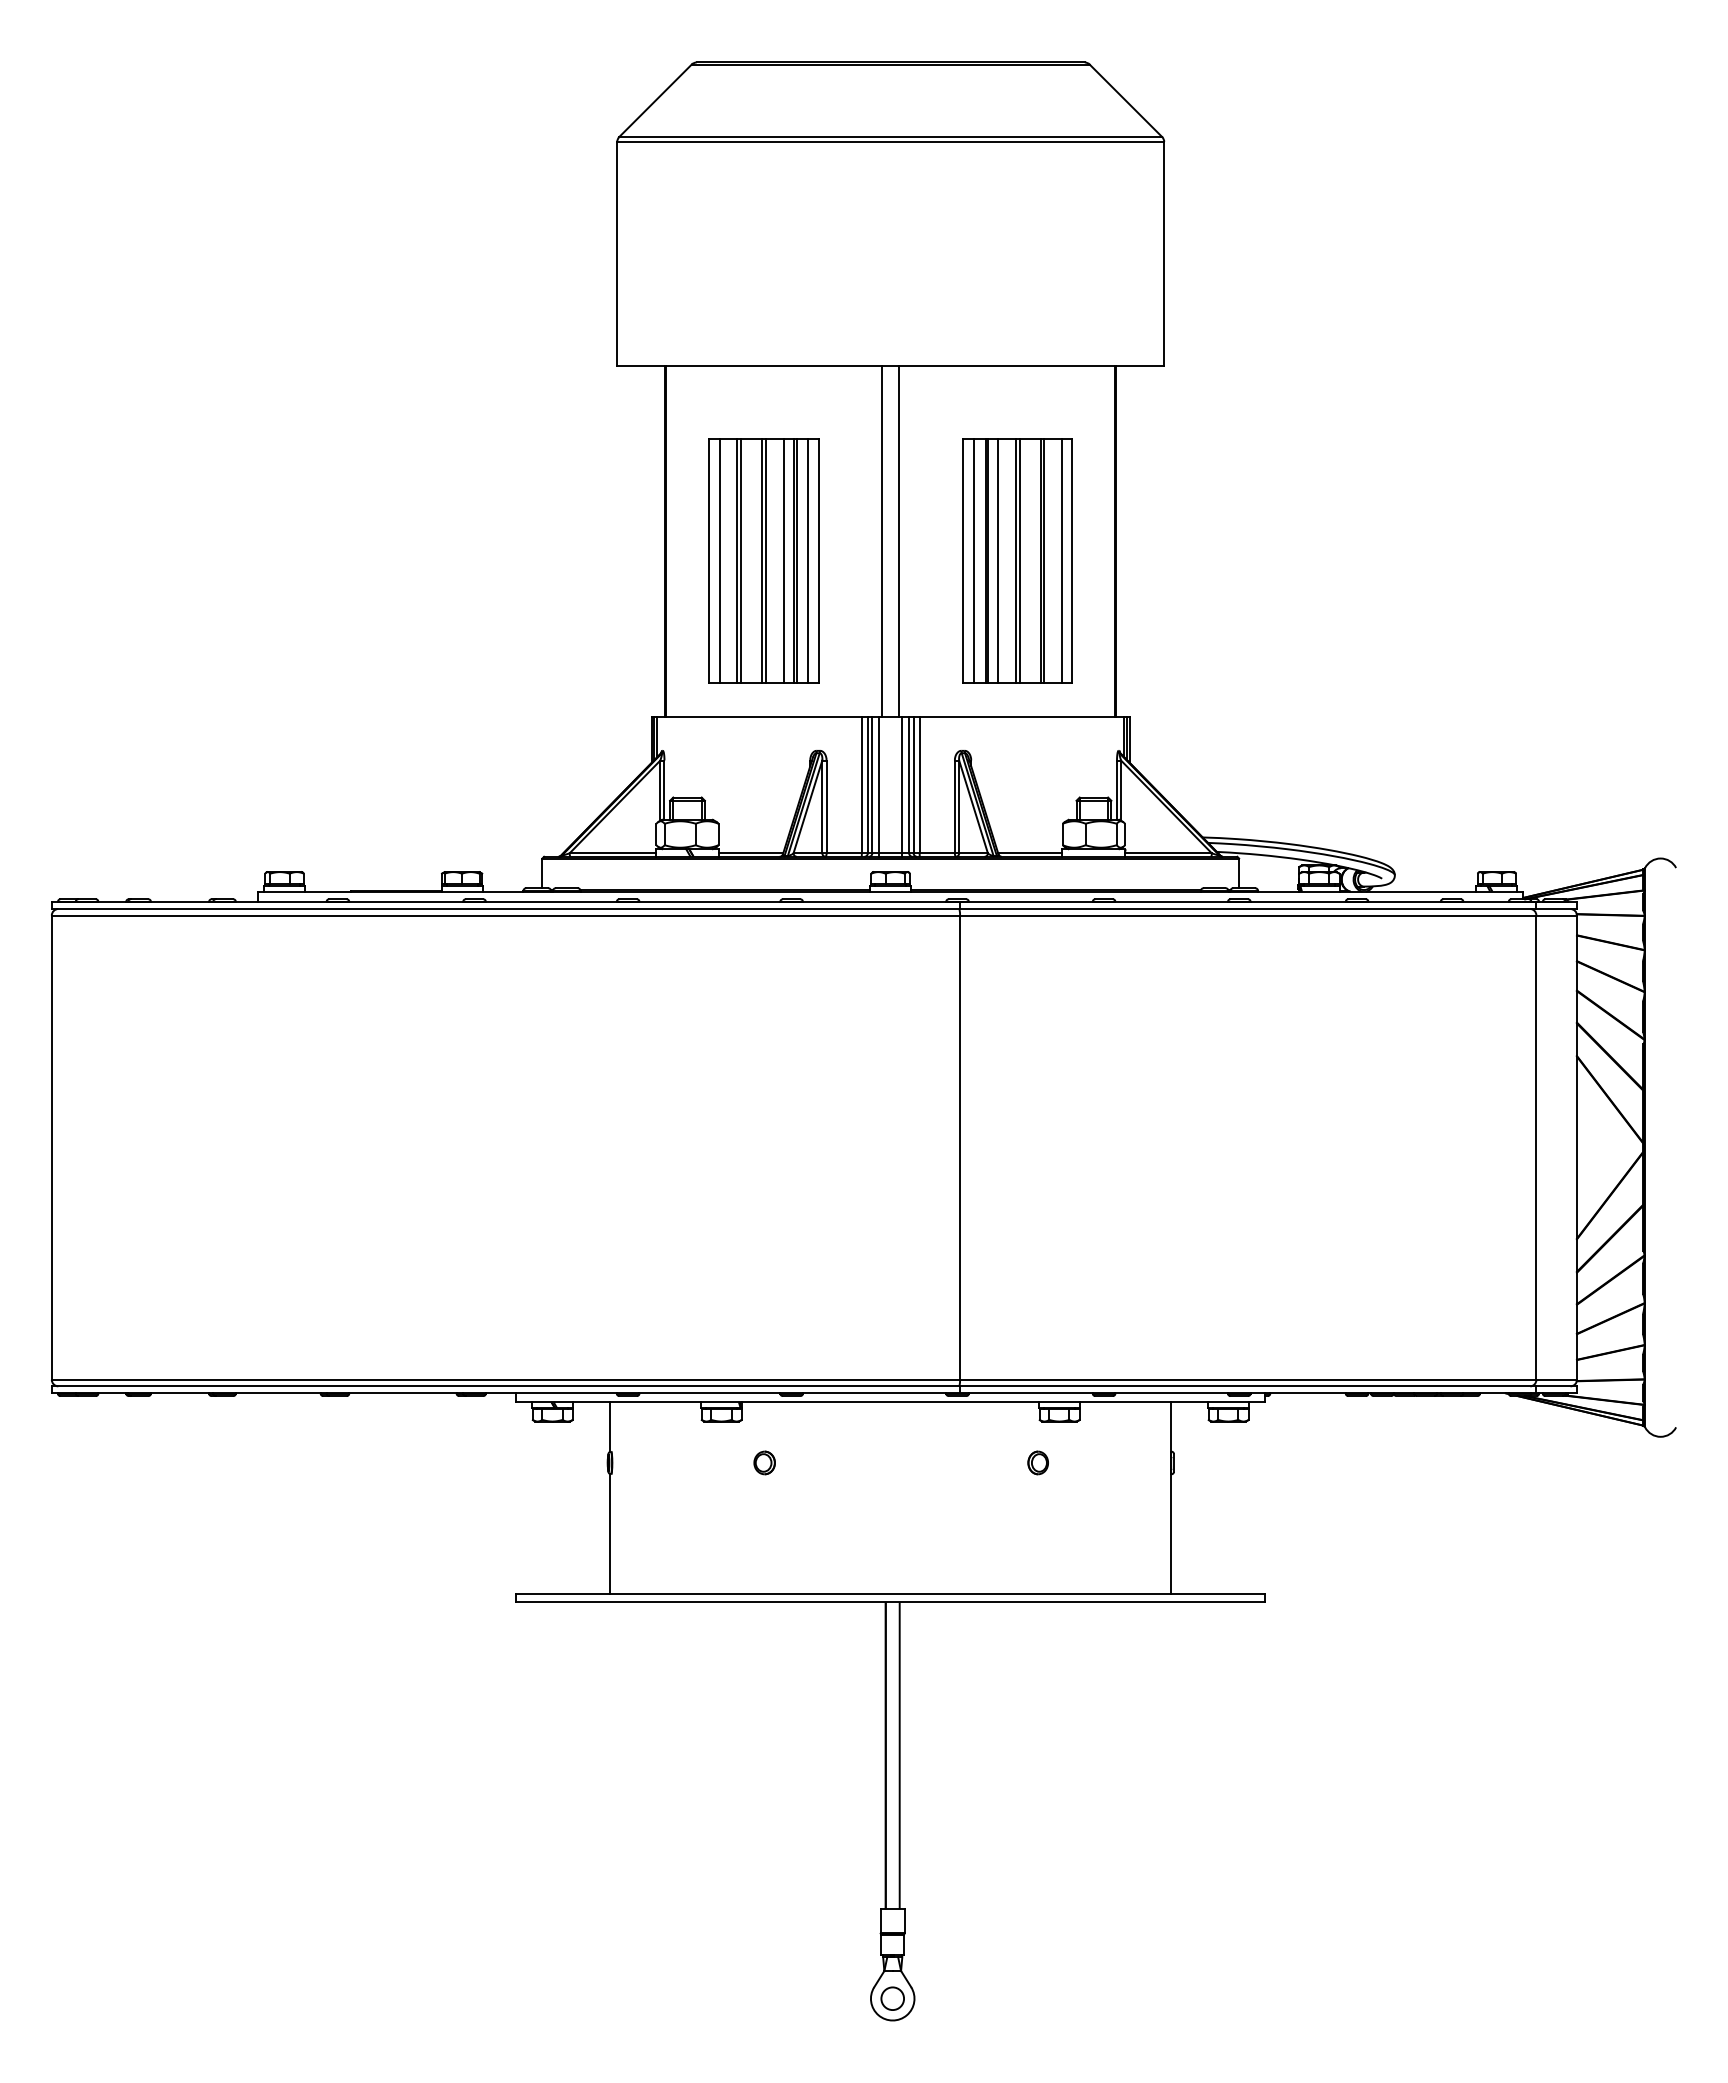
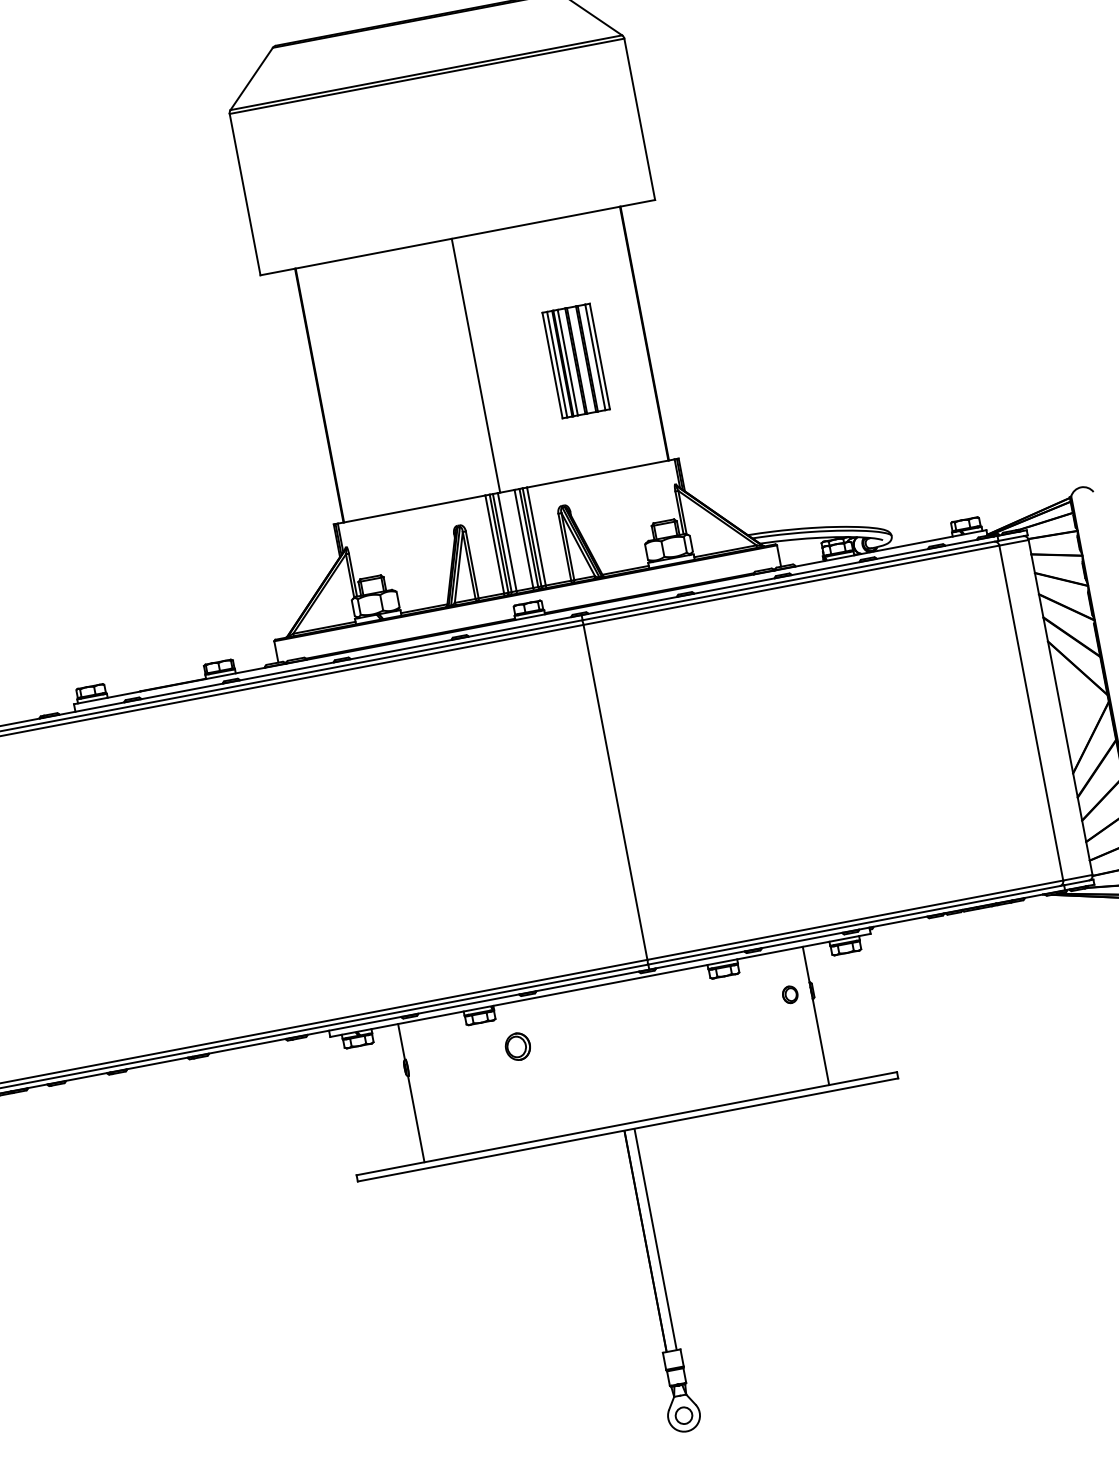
line: (899, 541) -> (488, 363), removed
part: (763, 560) -> (392, 395), removed
part: (1017, 560) -> (576, 360), size x0.6
part: (764, 1462) -> (517, 1046), size x1.6
part: (1037, 1462) -> (789, 994), moved

